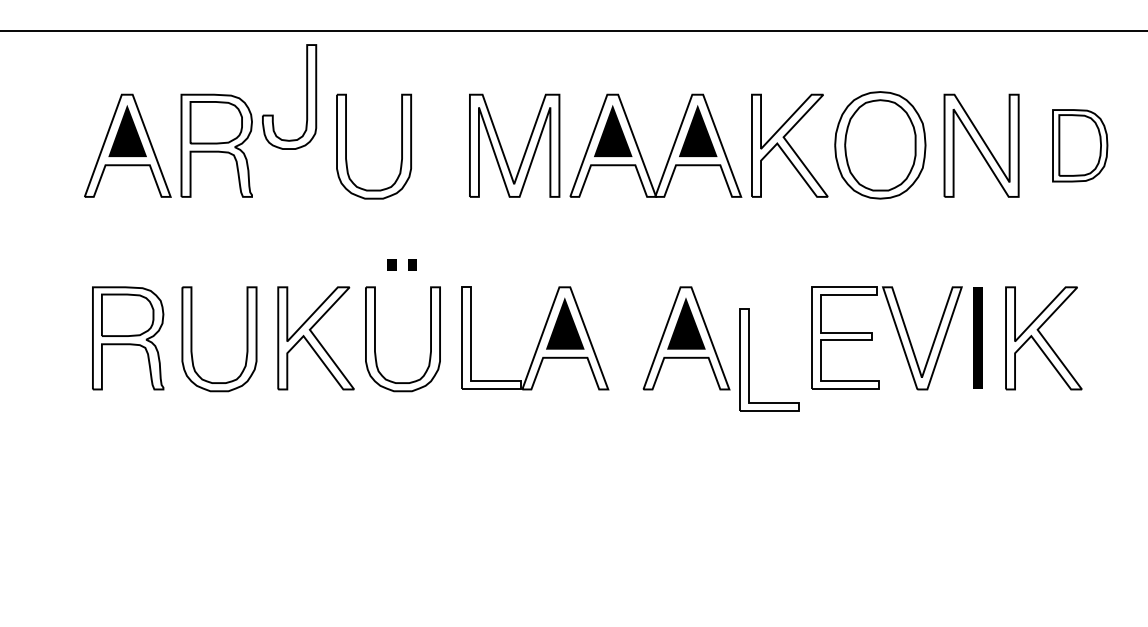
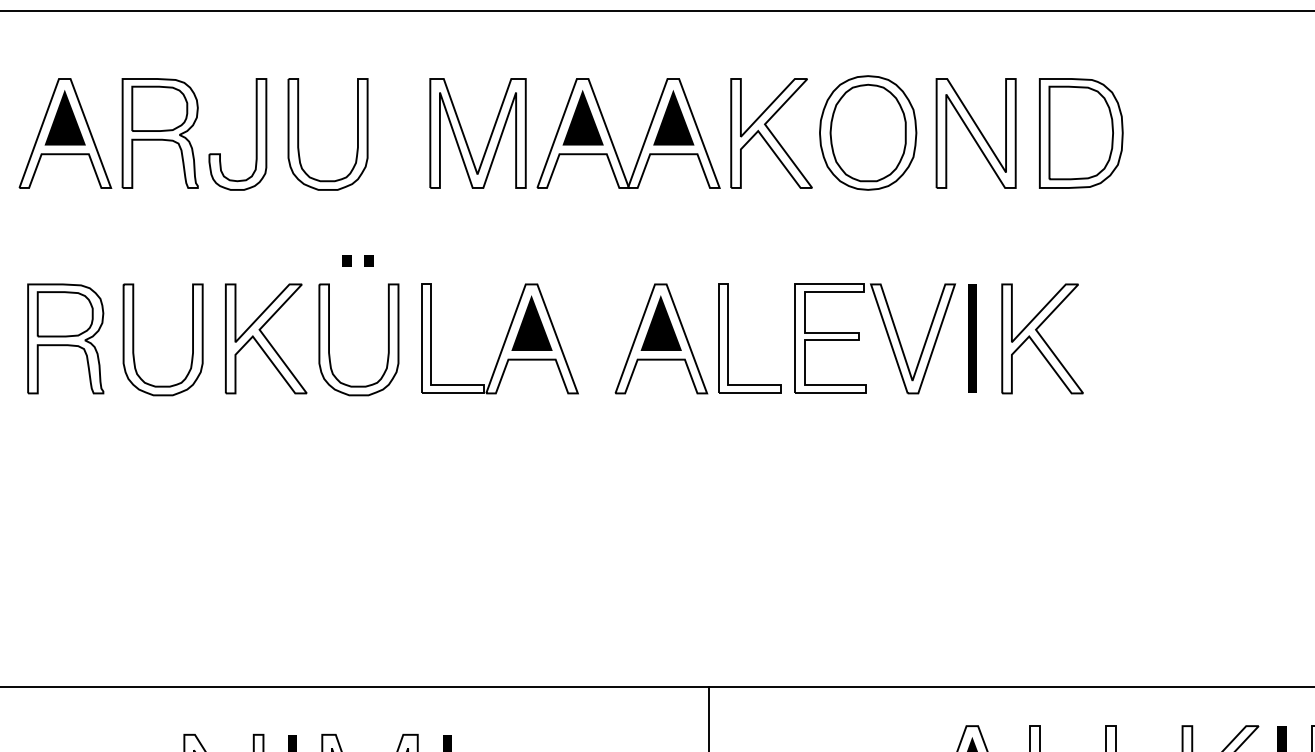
part: (306, 97) -> (255, 134), moved
part: (1080, 145) -> (1081, 133), size x1.43
part: (749, 359) -> (728, 338), moved

